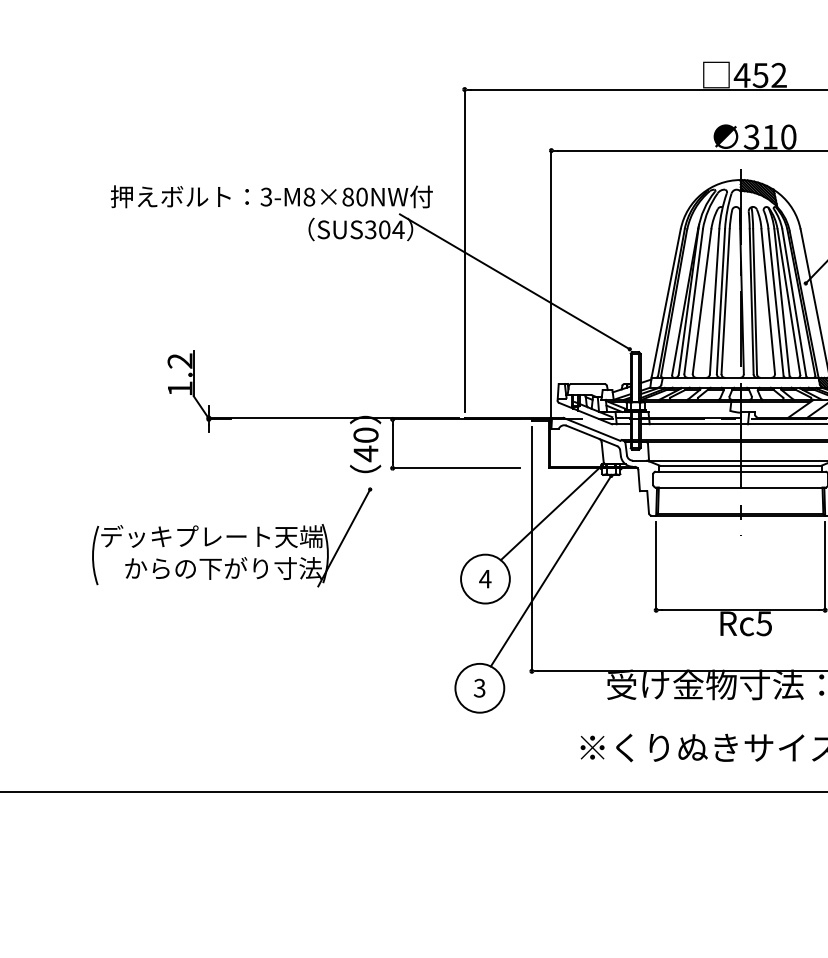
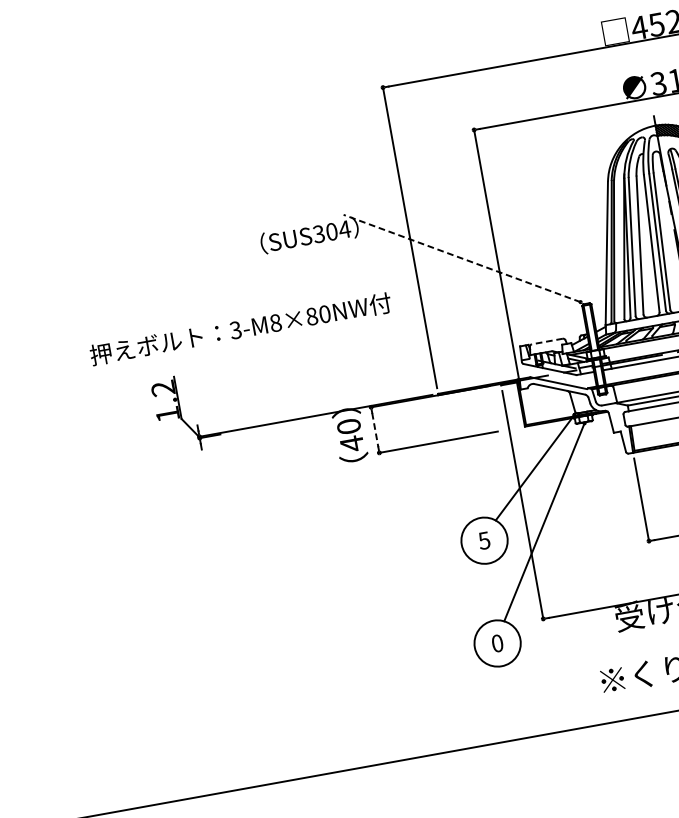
text: (271, 196) -> (240, 328), moved
line: (514, 281) -> (461, 258), solid -> dashed
line: (587, 383) -> (546, 341), solid -> dashed
line: (392, 444) -> (375, 430), solid -> dashed
part: (232, 537) -> (241, 544), removed
text: (485, 579) -> (484, 541), 4 -> 5
text: (479, 688) -> (497, 643), 3 -> 0

